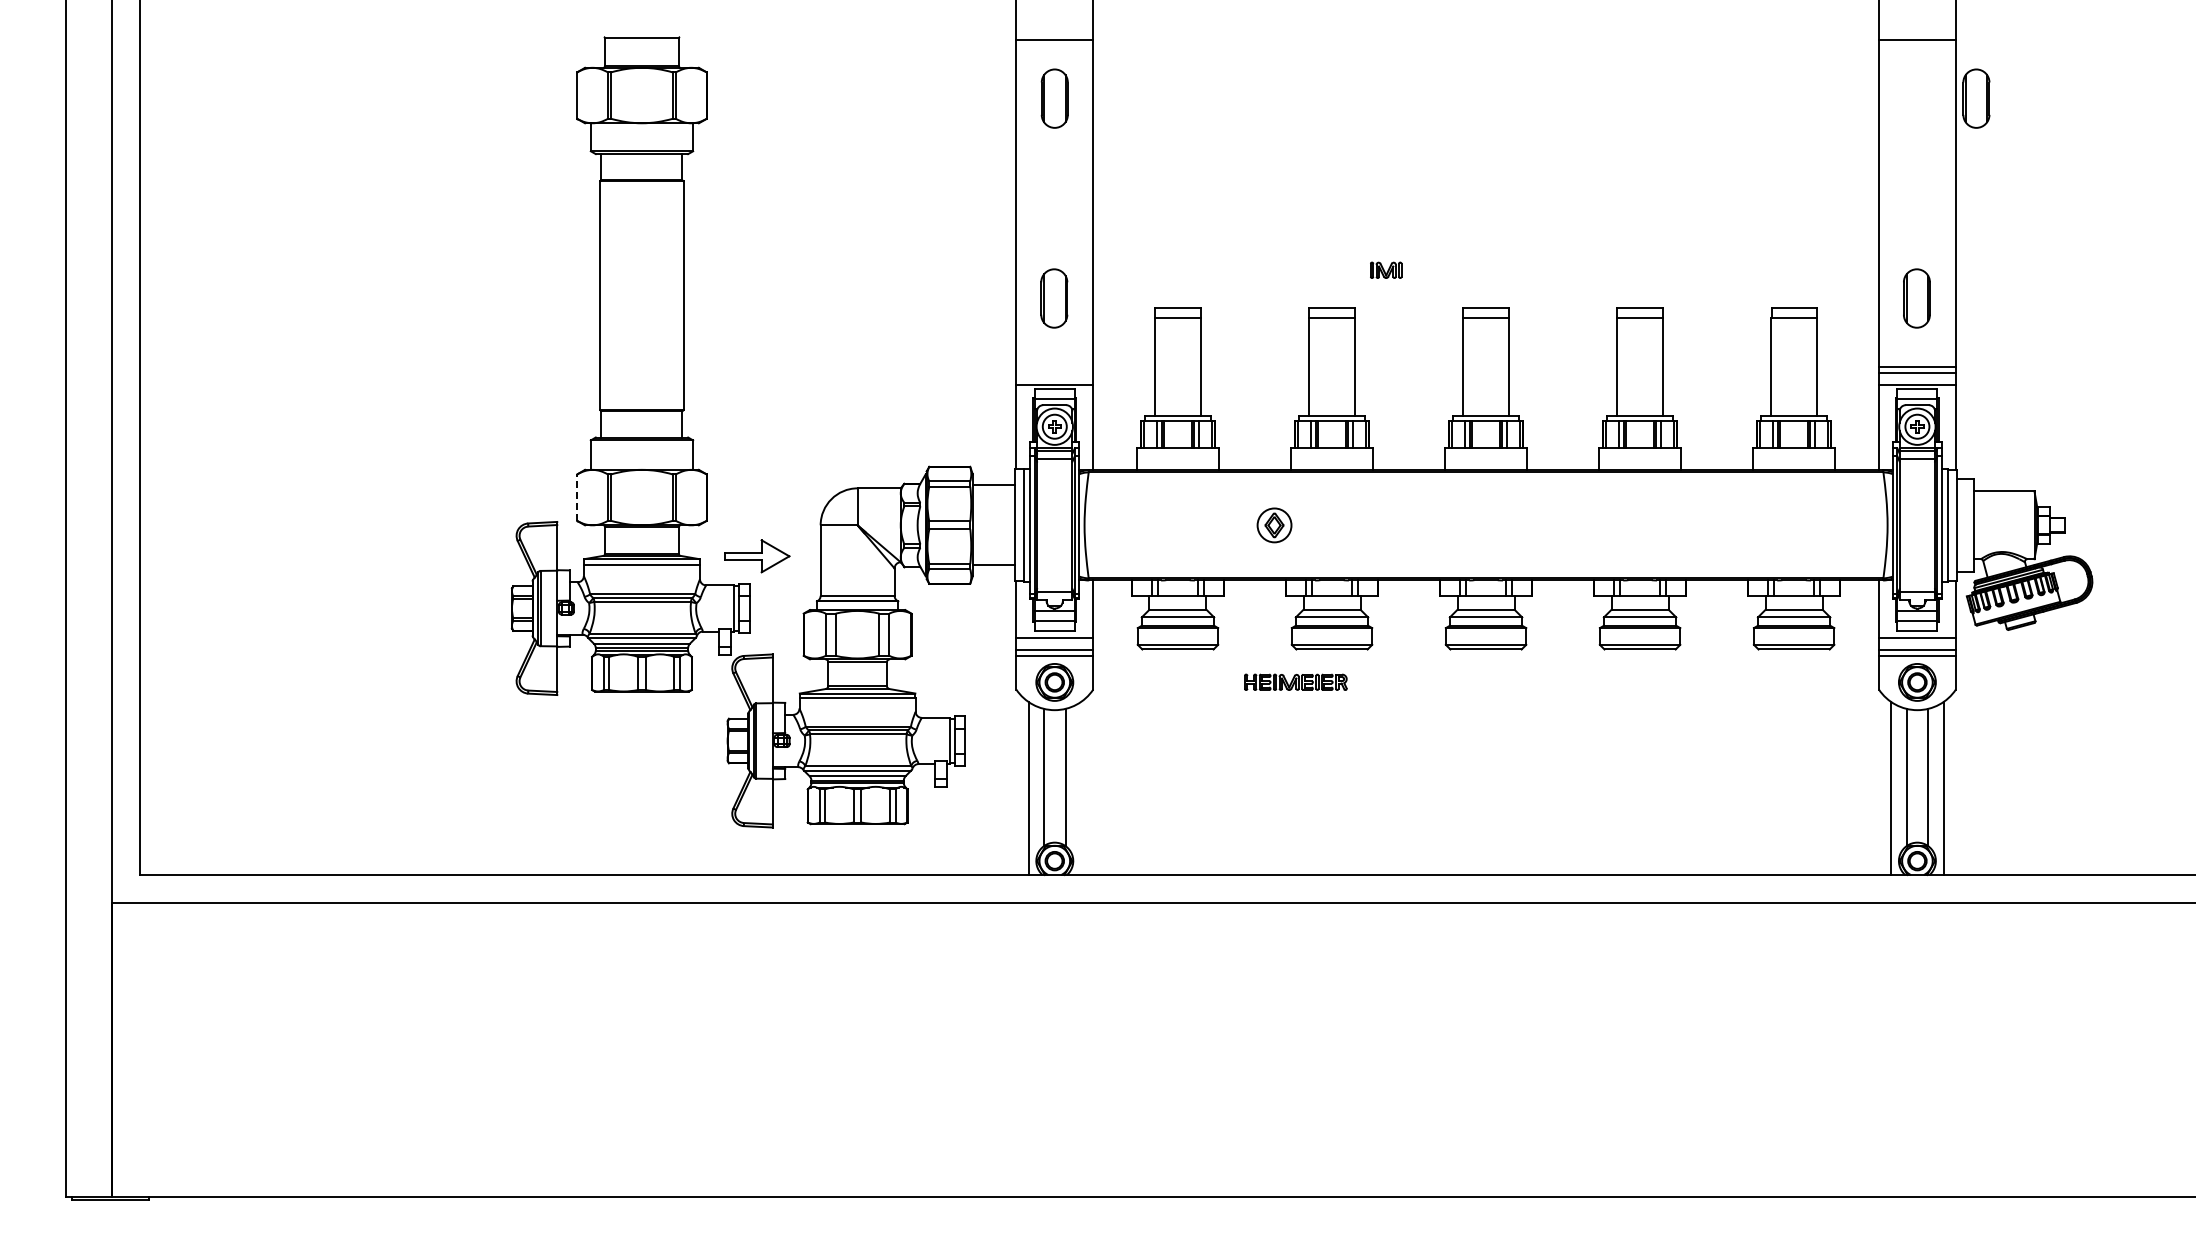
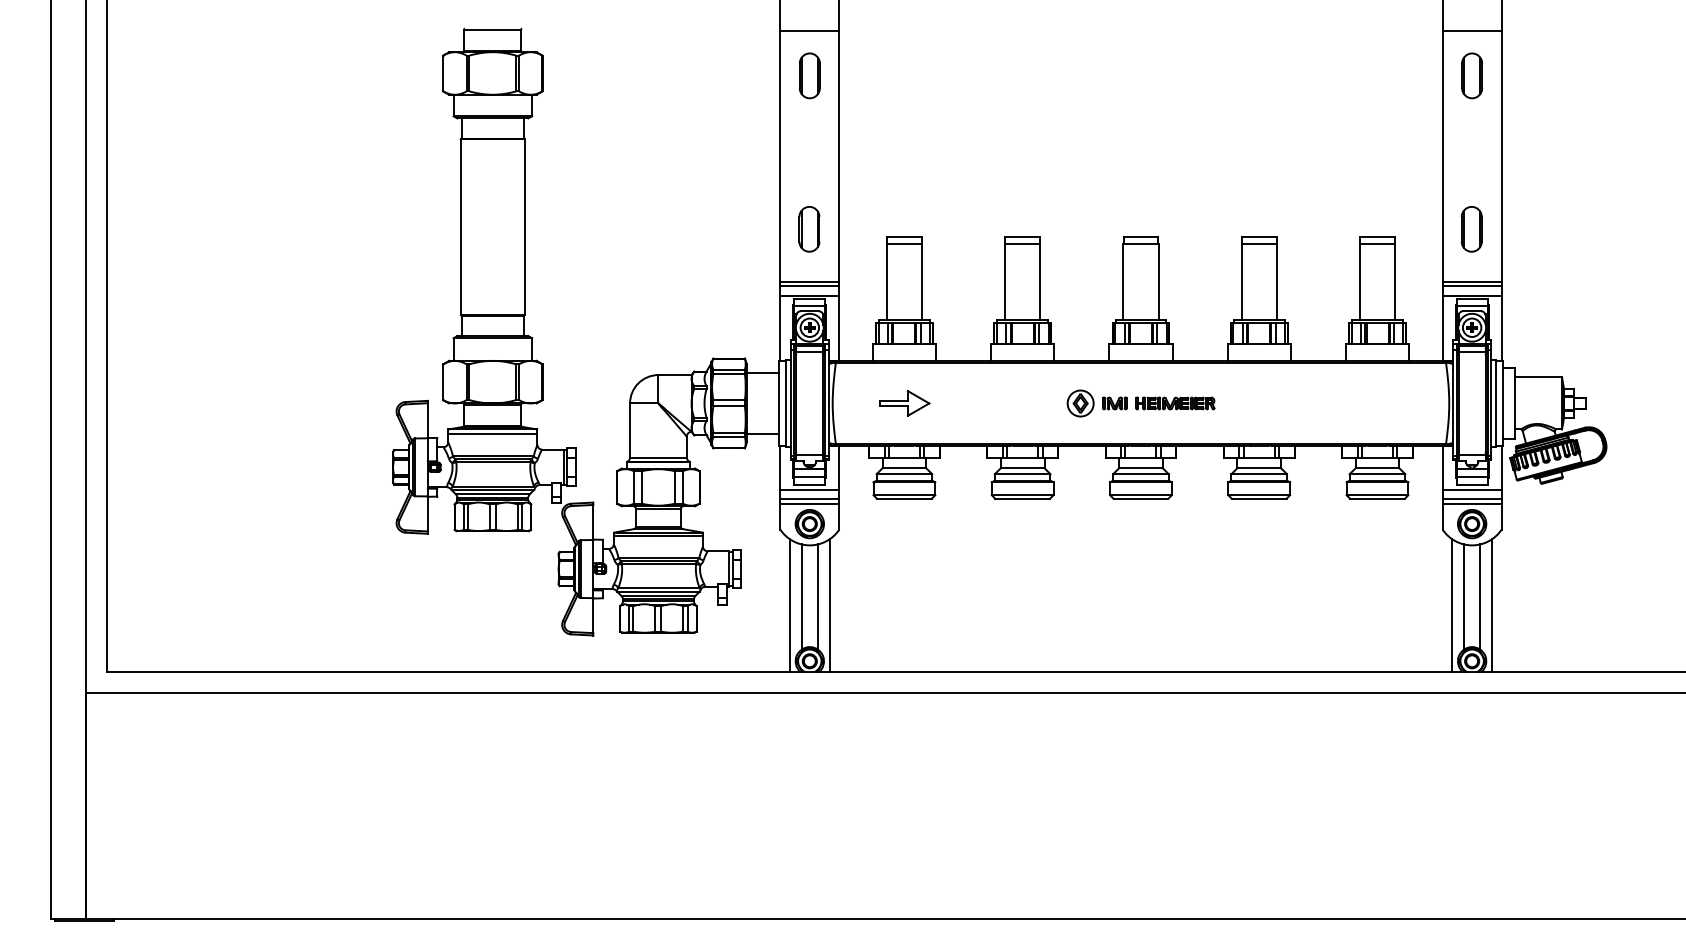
part: (1976, 98) -> (1472, 75), moved
part: (1386, 269) -> (1115, 402), moved
line: (1054, 366) -> (809, 281), added
line: (1054, 372) -> (809, 286), added
line: (577, 497) -> (443, 382), dashed -> solid
part: (1274, 525) -> (1080, 403), moved
part: (757, 556) -> (904, 403), moved
part: (1295, 681) -> (1175, 402), moved
line: (1080, 788) -> (829, 605), added

